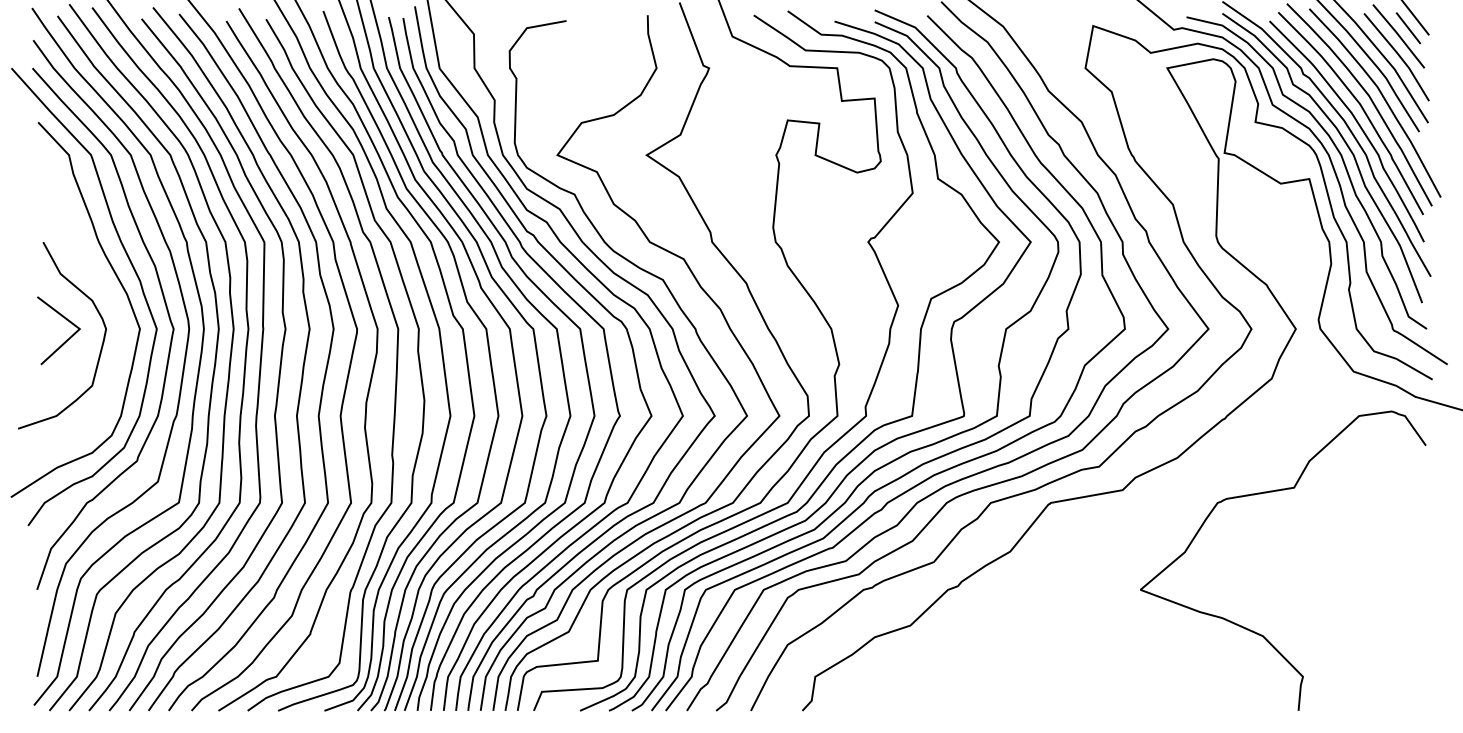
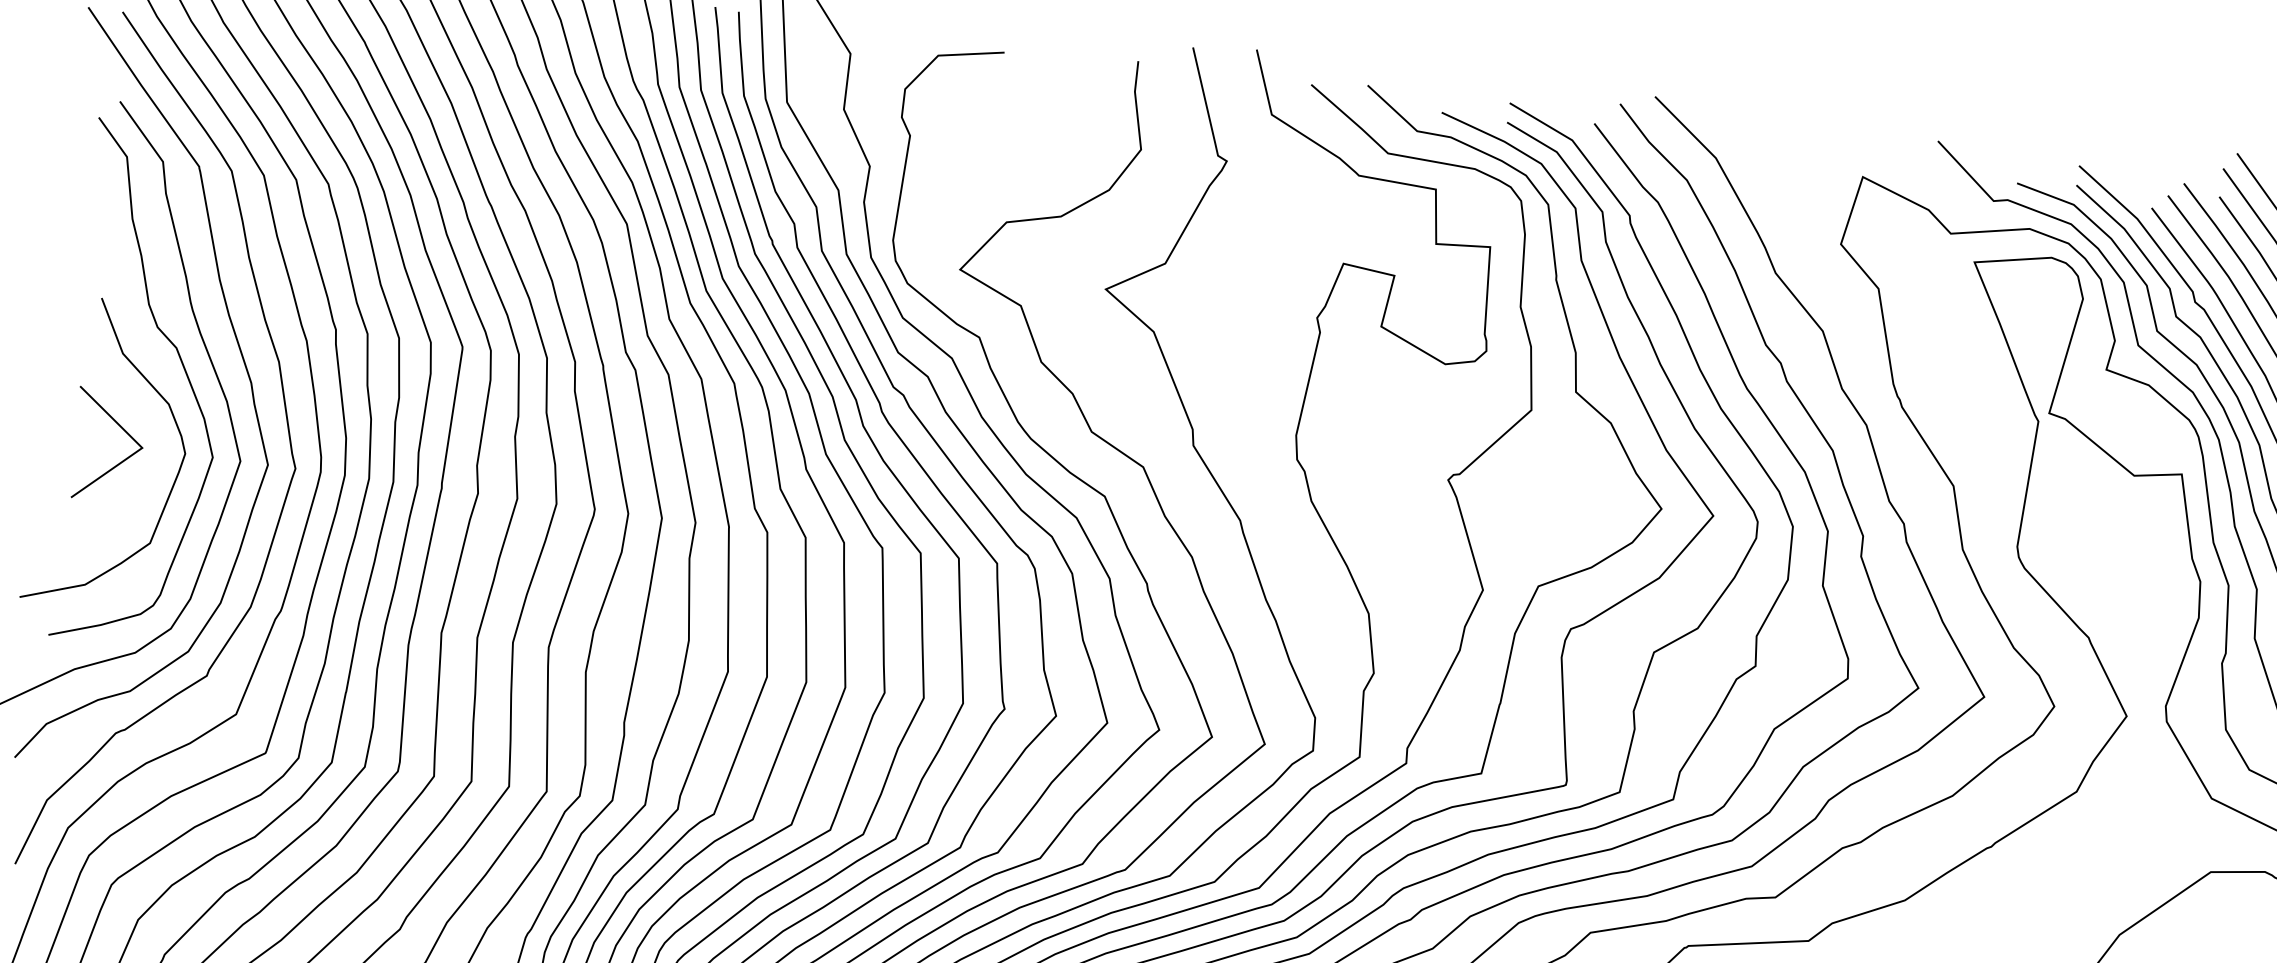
curve: (98, 279) -> (183, 371), added

